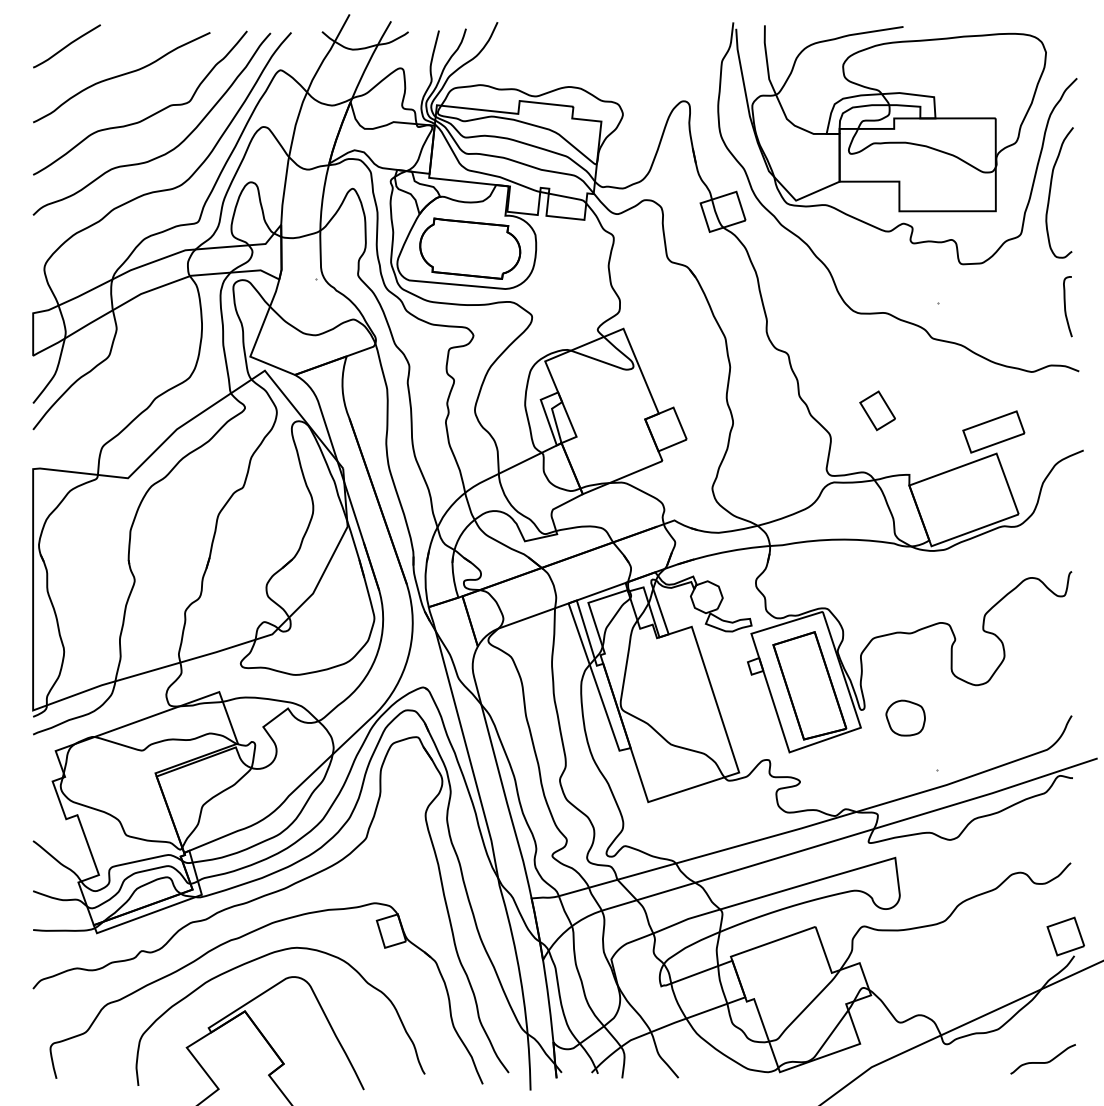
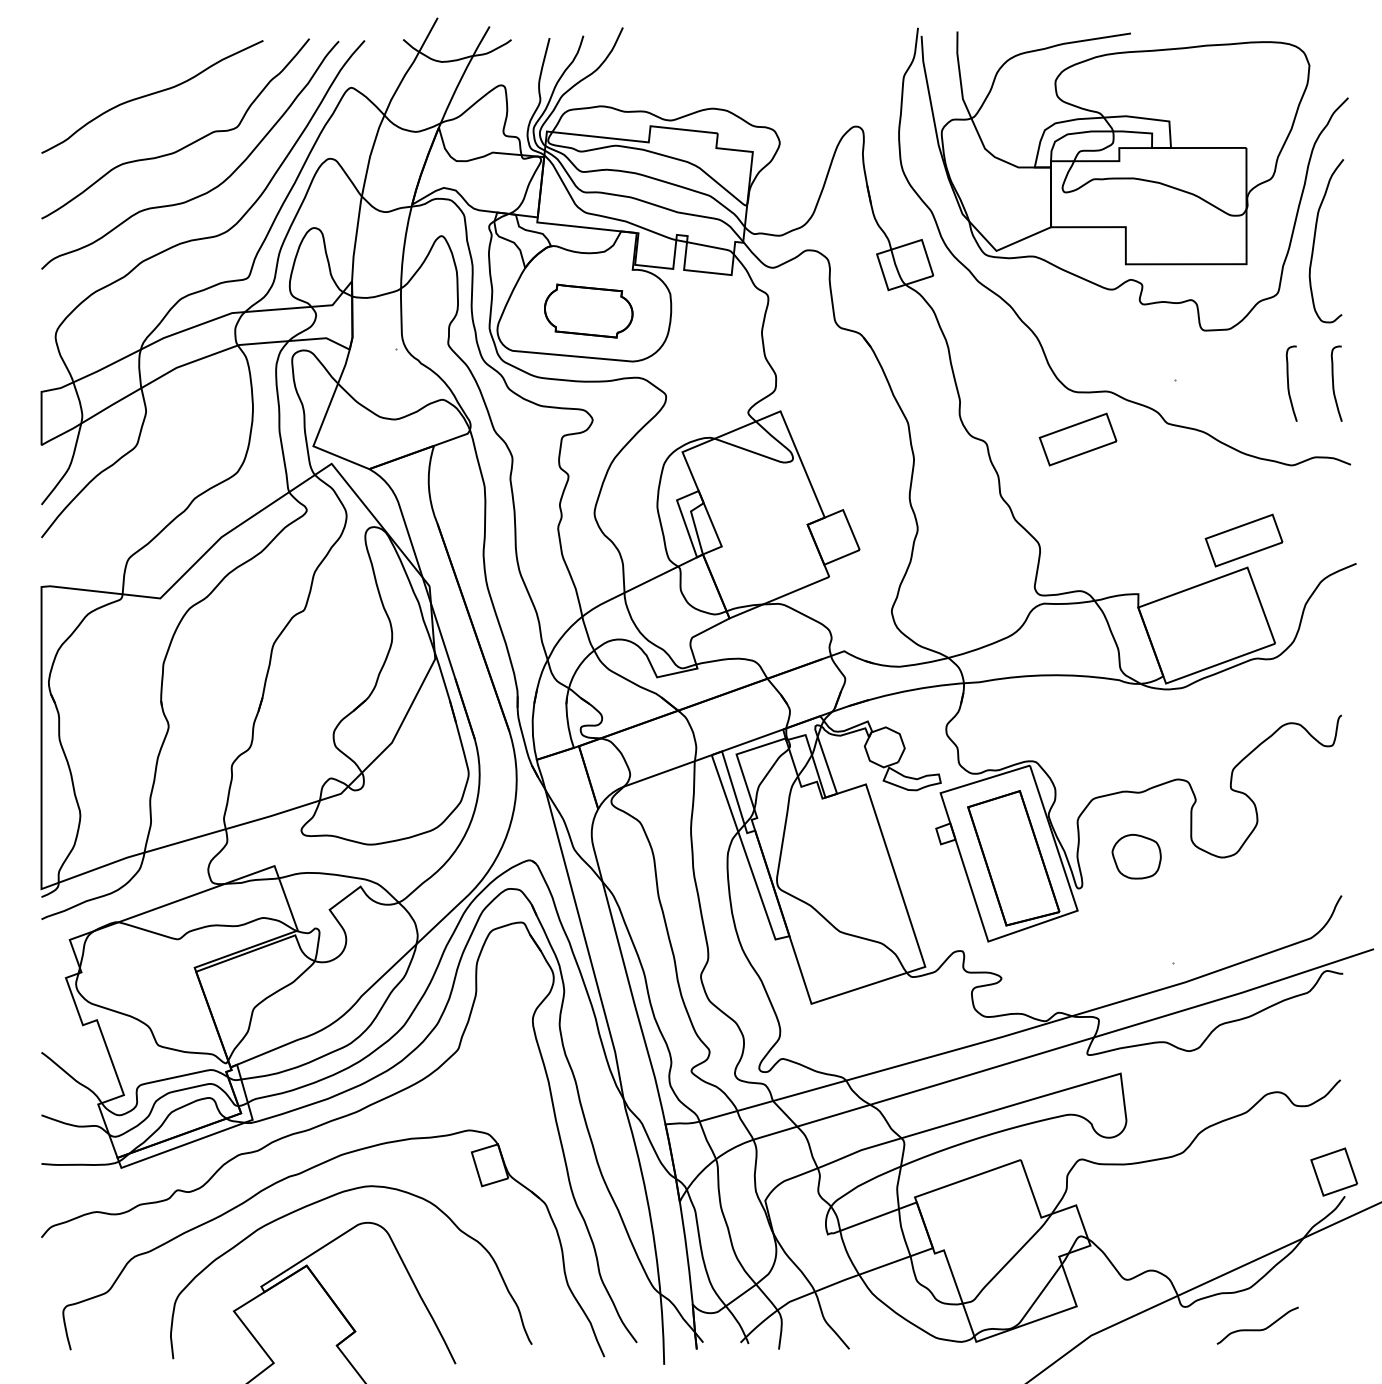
curve: (66, 46) -> (83, 57), removed
part: (470, 248) -> (588, 310), size x0.7
curve: (1030, 307) -> (1289, 384), added
part: (860, 351) -> (1077, 439), added
part: (877, 411) -> (1098, 514), removed
part: (905, 717) -> (1136, 856), moved
curve: (1042, 1062) -> (1257, 1329), moved

